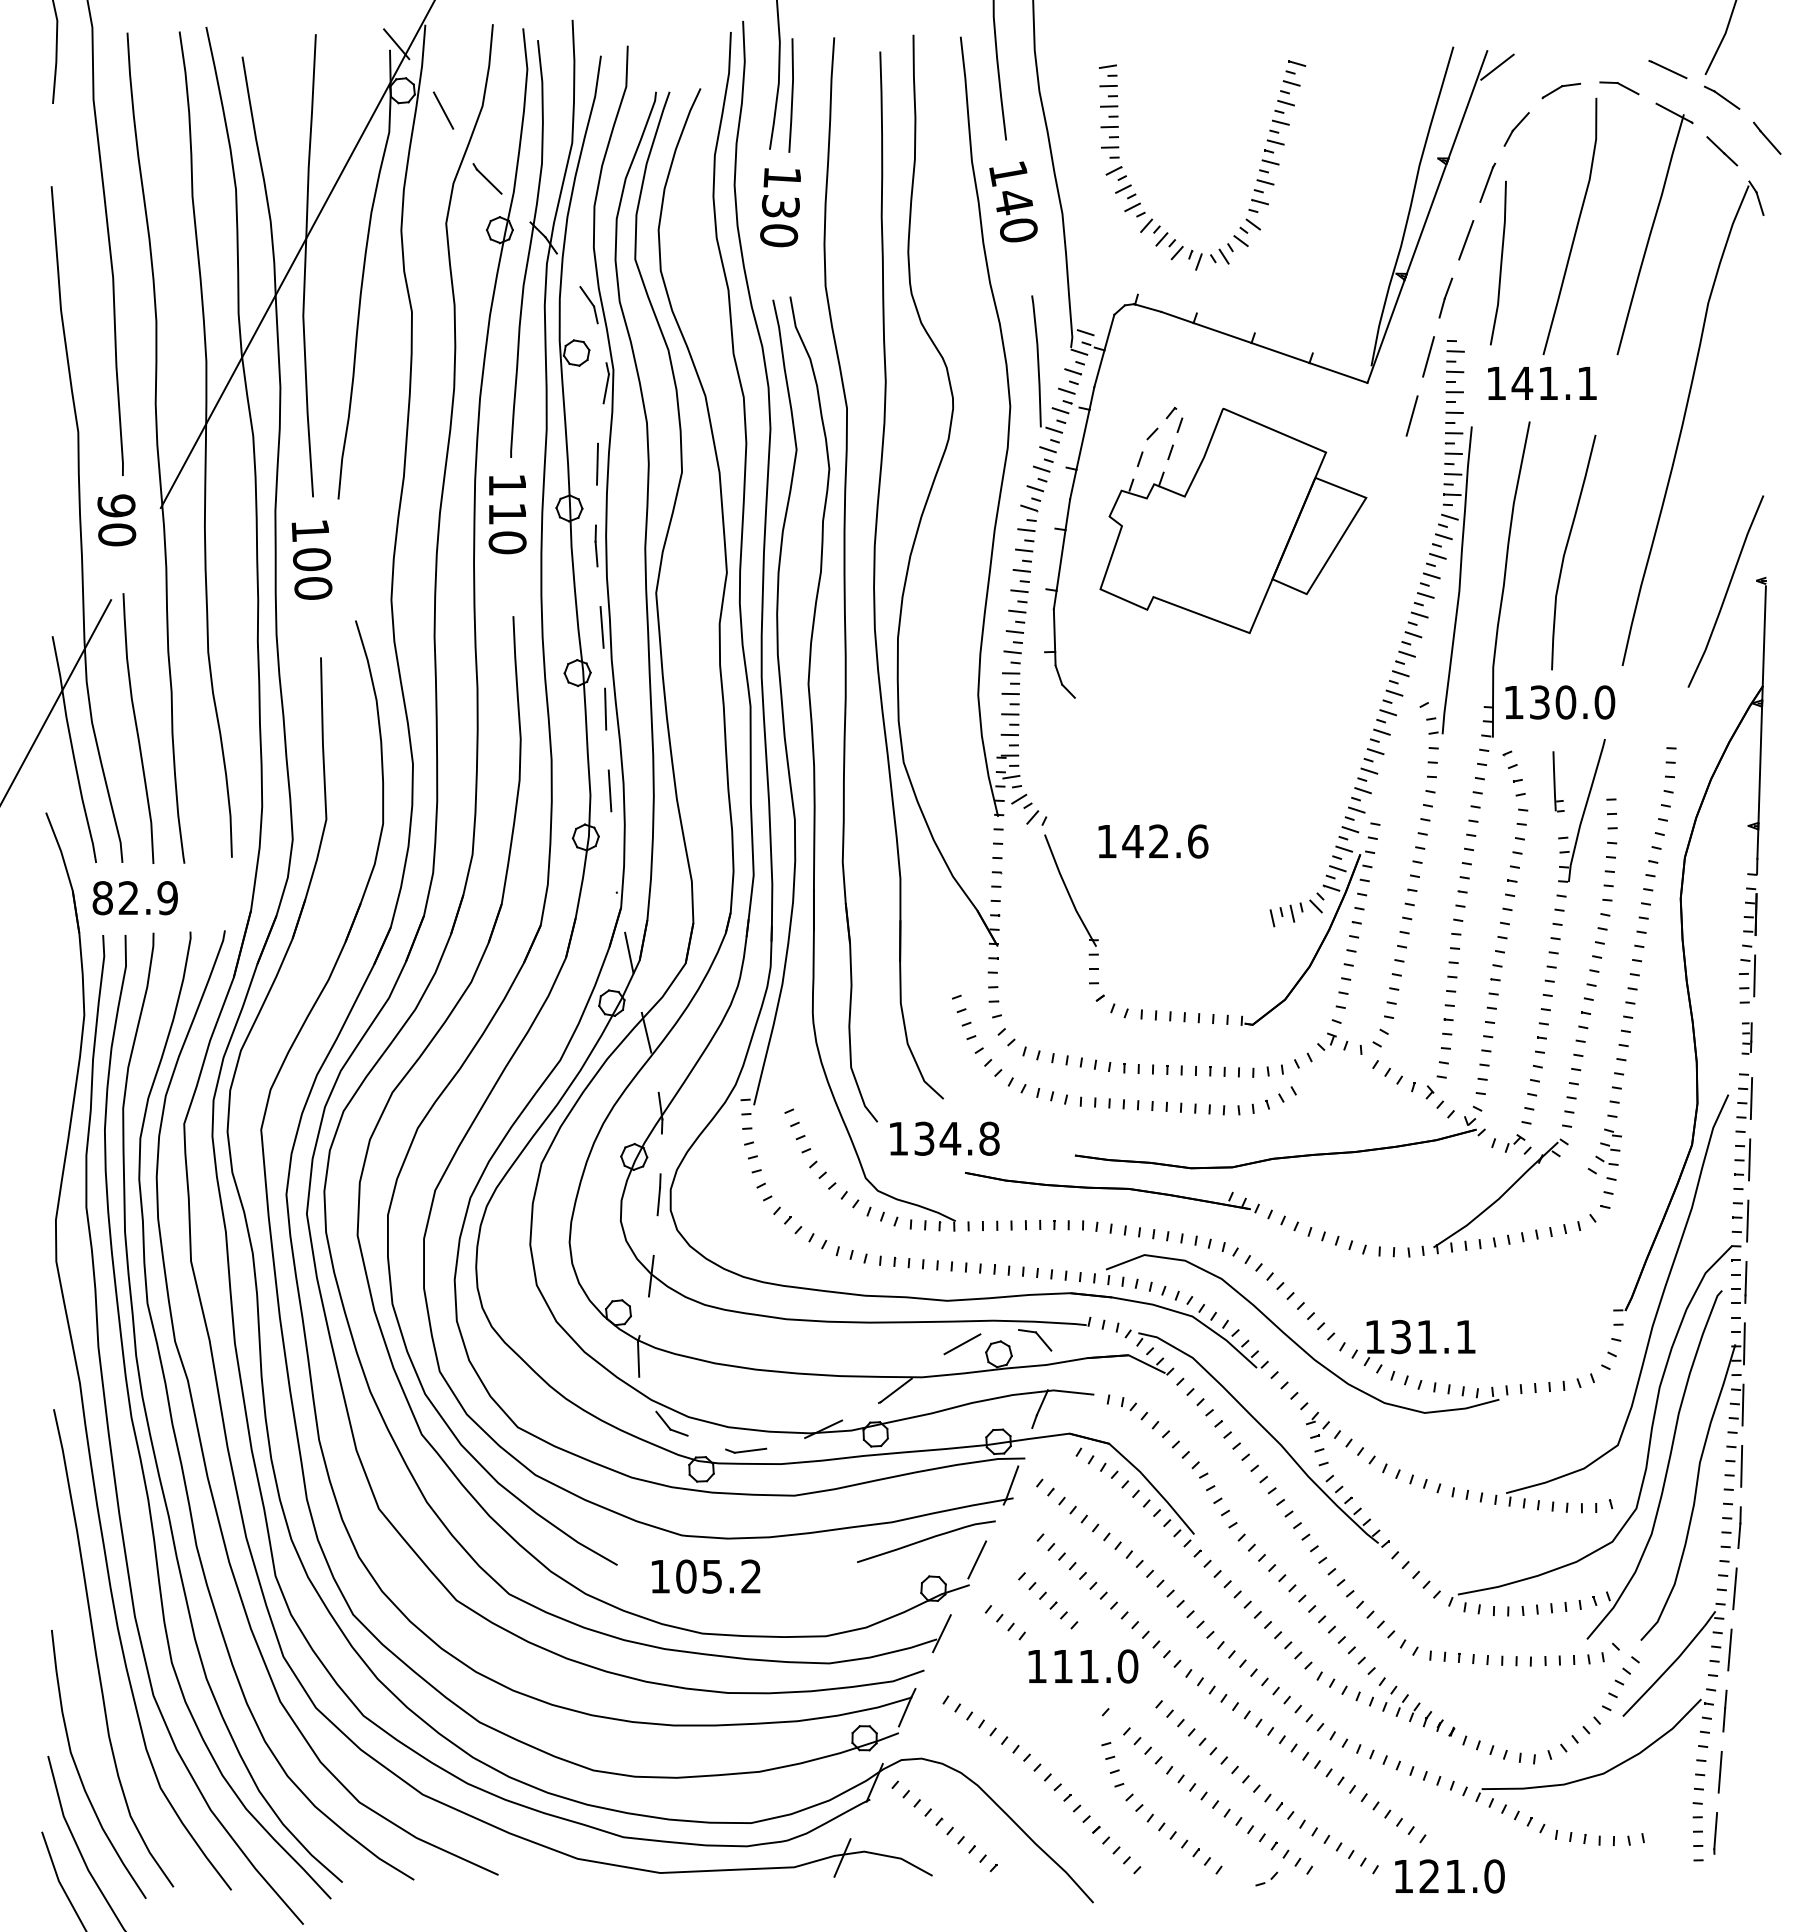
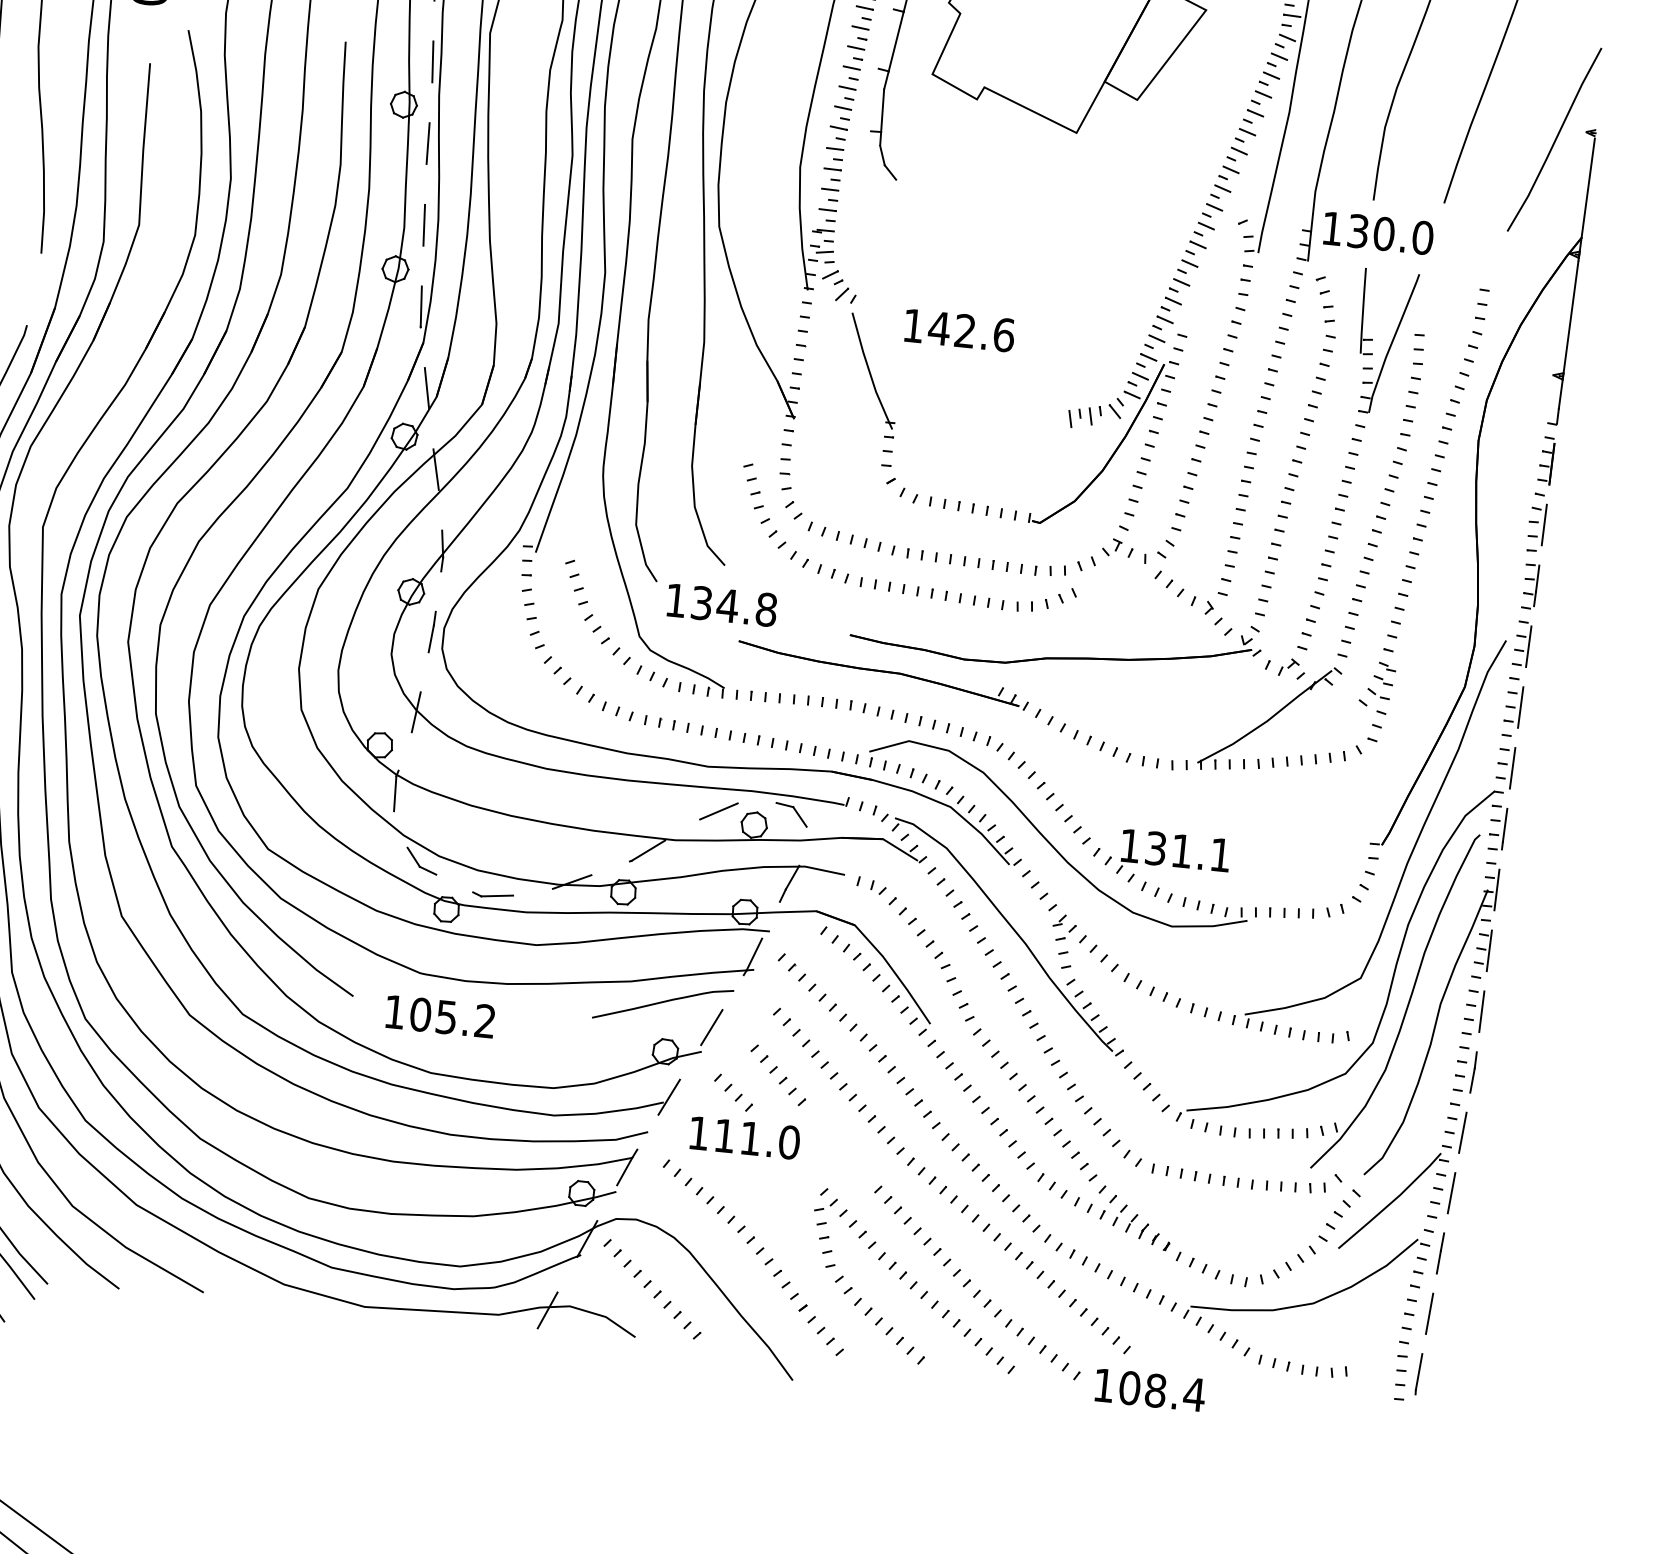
part: (1558, 781) -> (1368, 311), size x1.43
line: (614, 871) -> (420, 305), added
part: (1746, 1038) -> (1529, 586), size x1.43
text: (1083, 1666) -> (745, 1138), moved
text: (1462, 1876) -> (1162, 1391), 121.0 -> 108.4
part: (1266, 1878) -> (825, 1204), moved

